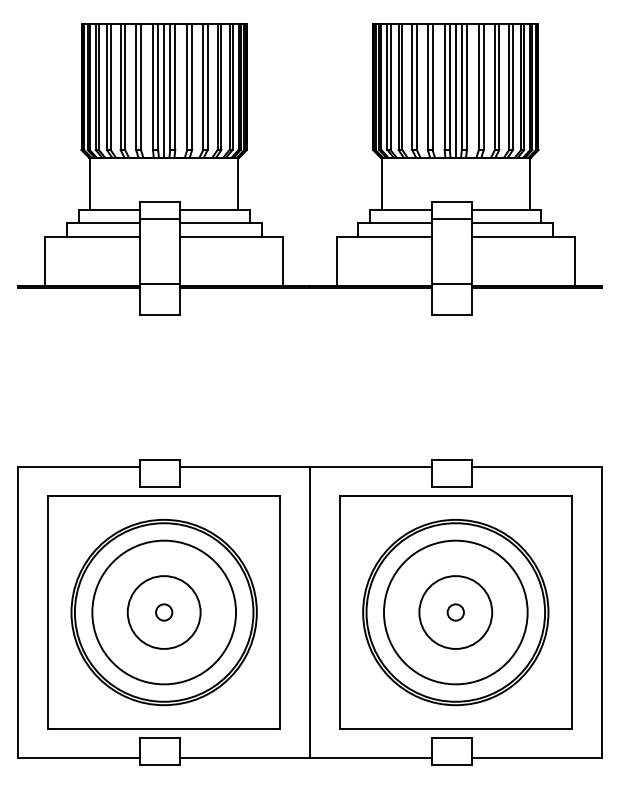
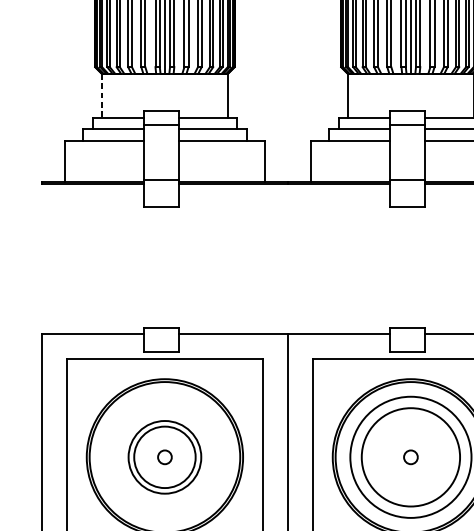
line: (89, 184) -> (101, 96), solid -> dashed
circle: (164, 612) -> (165, 457), size x0.6
circle: (455, 612) -> (410, 457), size x1.6

